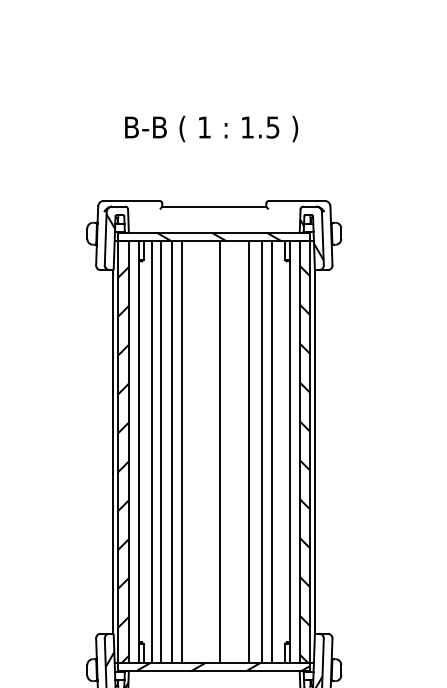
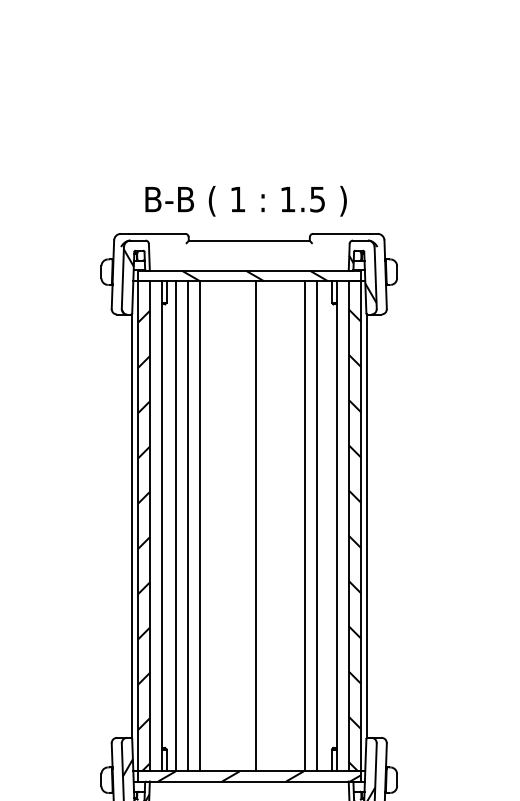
text: (211, 129) -> (245, 201), moved
line: (181, 451) -> (211, 525), removed
line: (248, 451) -> (289, 525), removed

